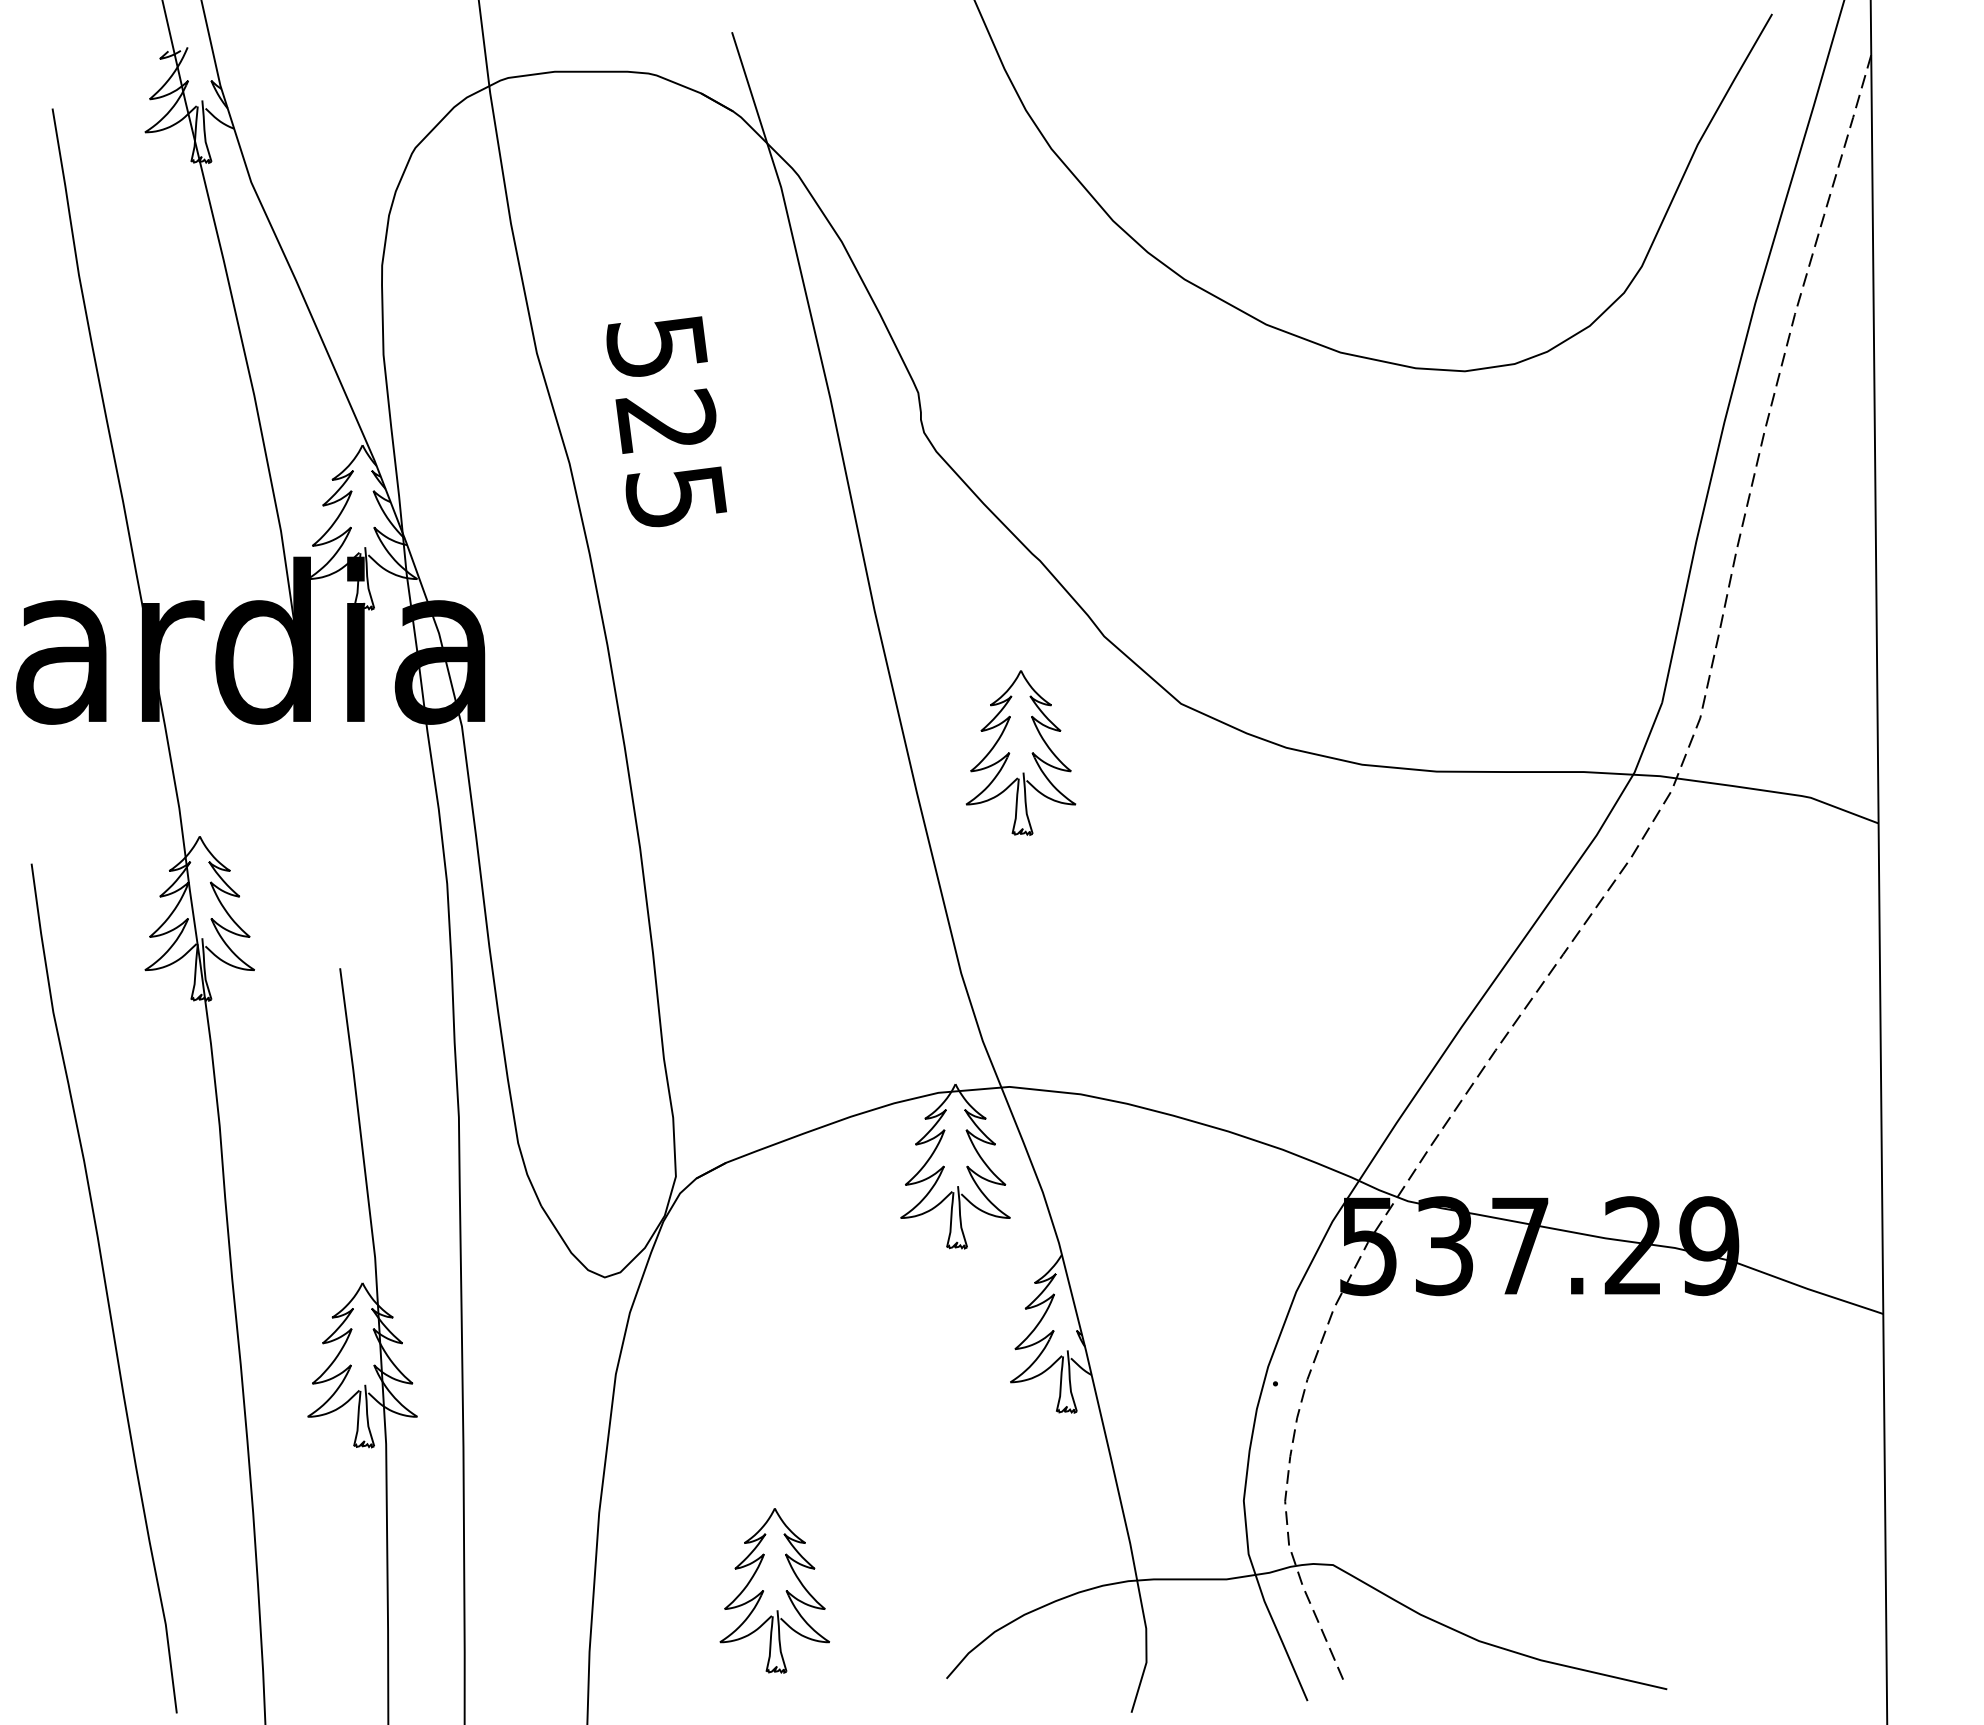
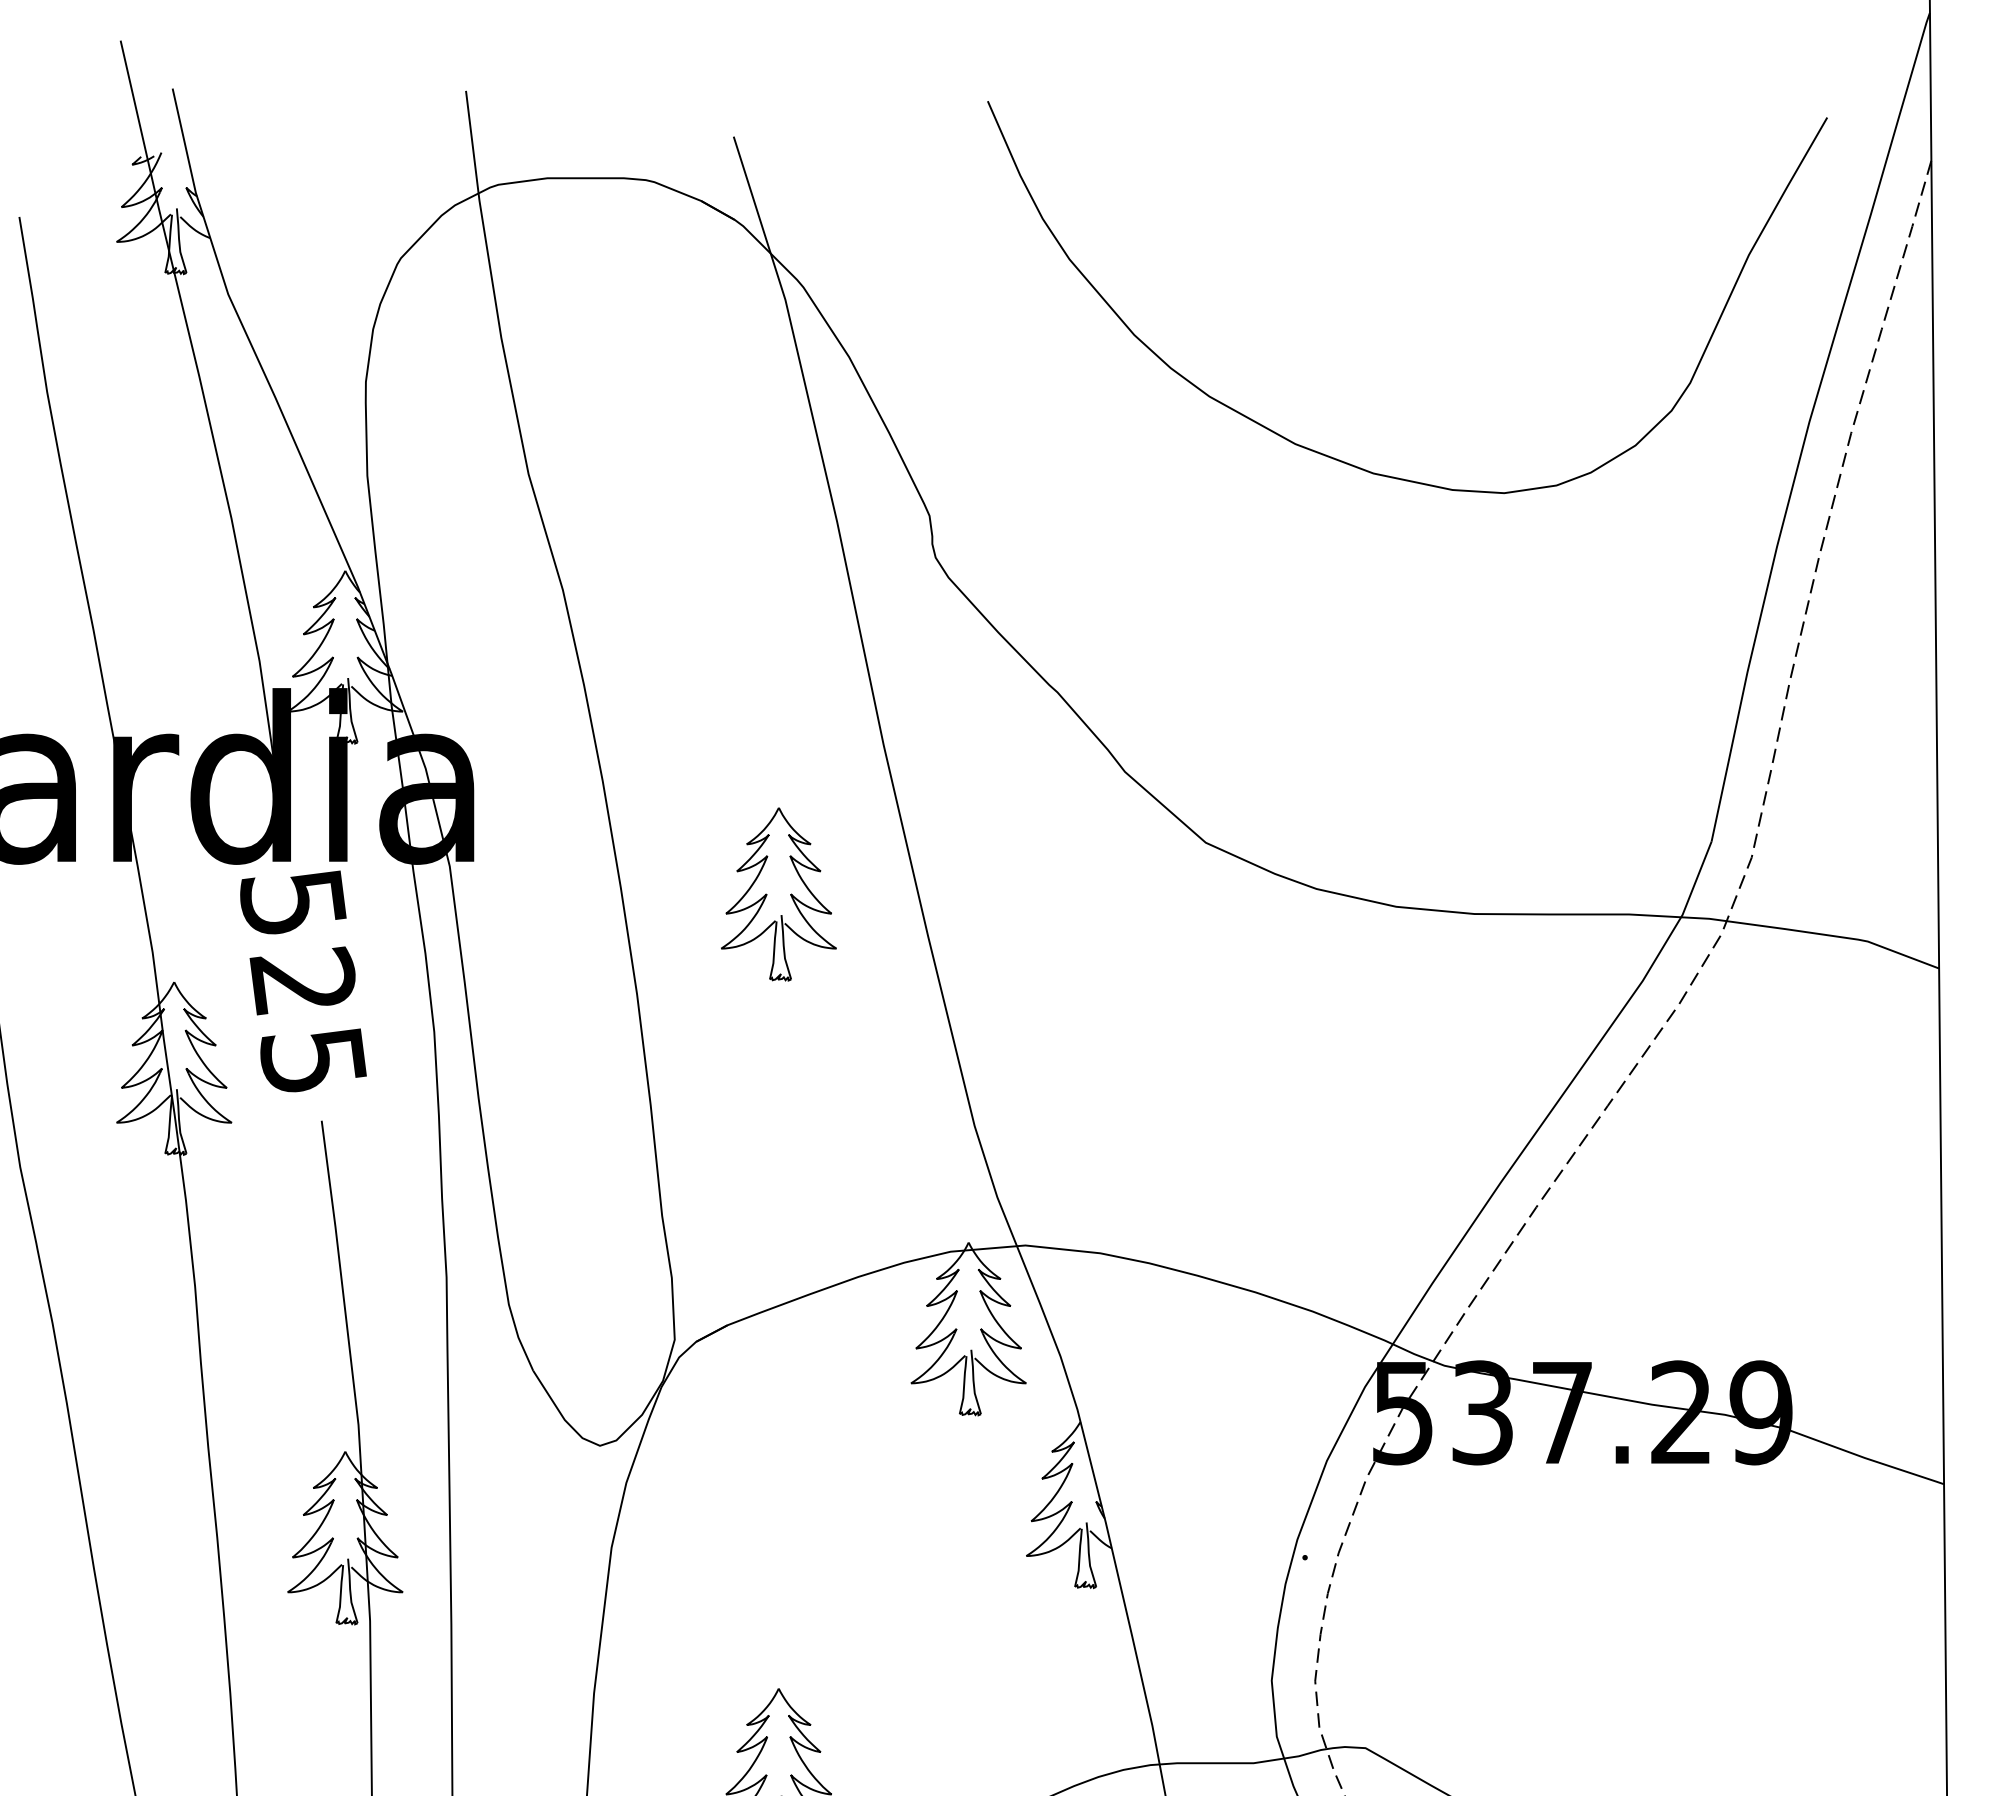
text: (666, 421) -> (303, 981), moved
part: (1021, 752) -> (779, 893), moved

